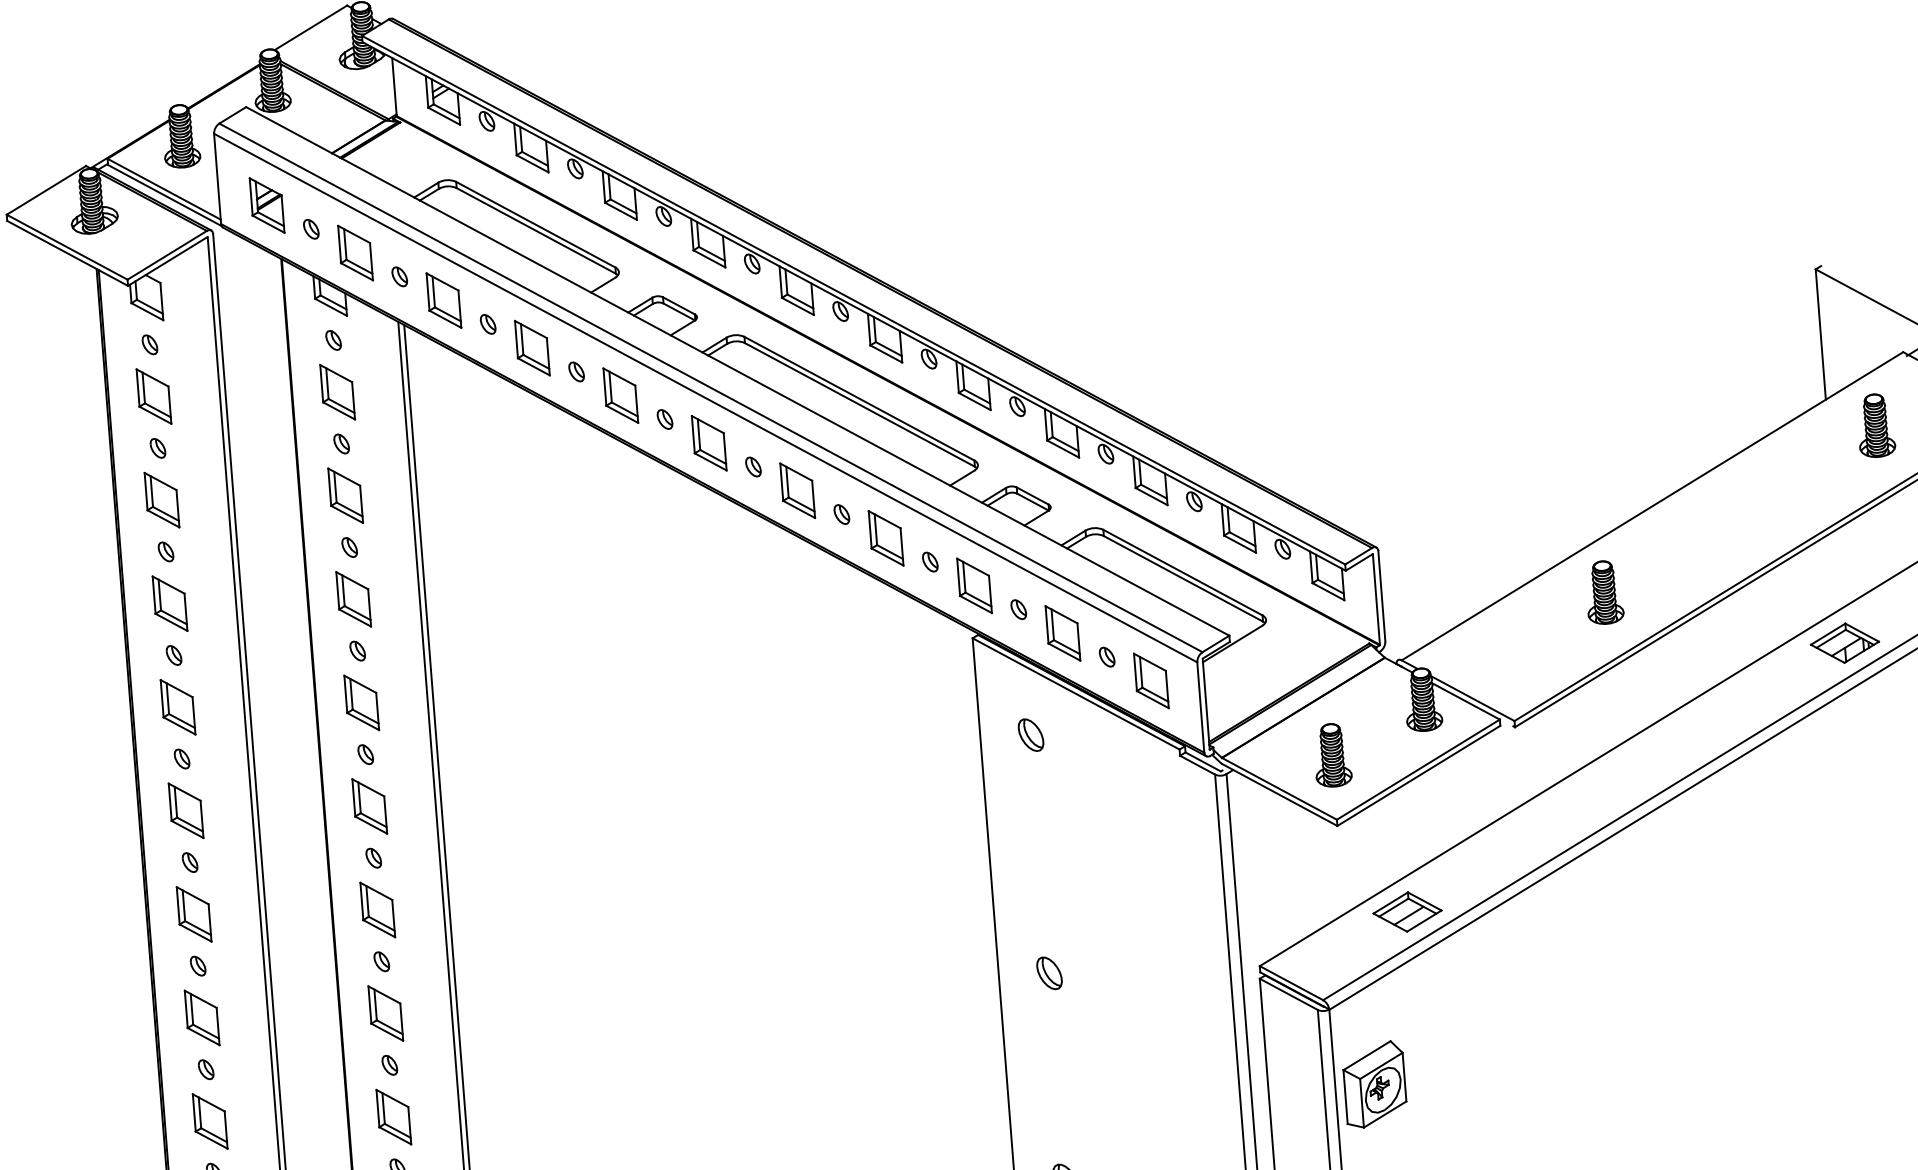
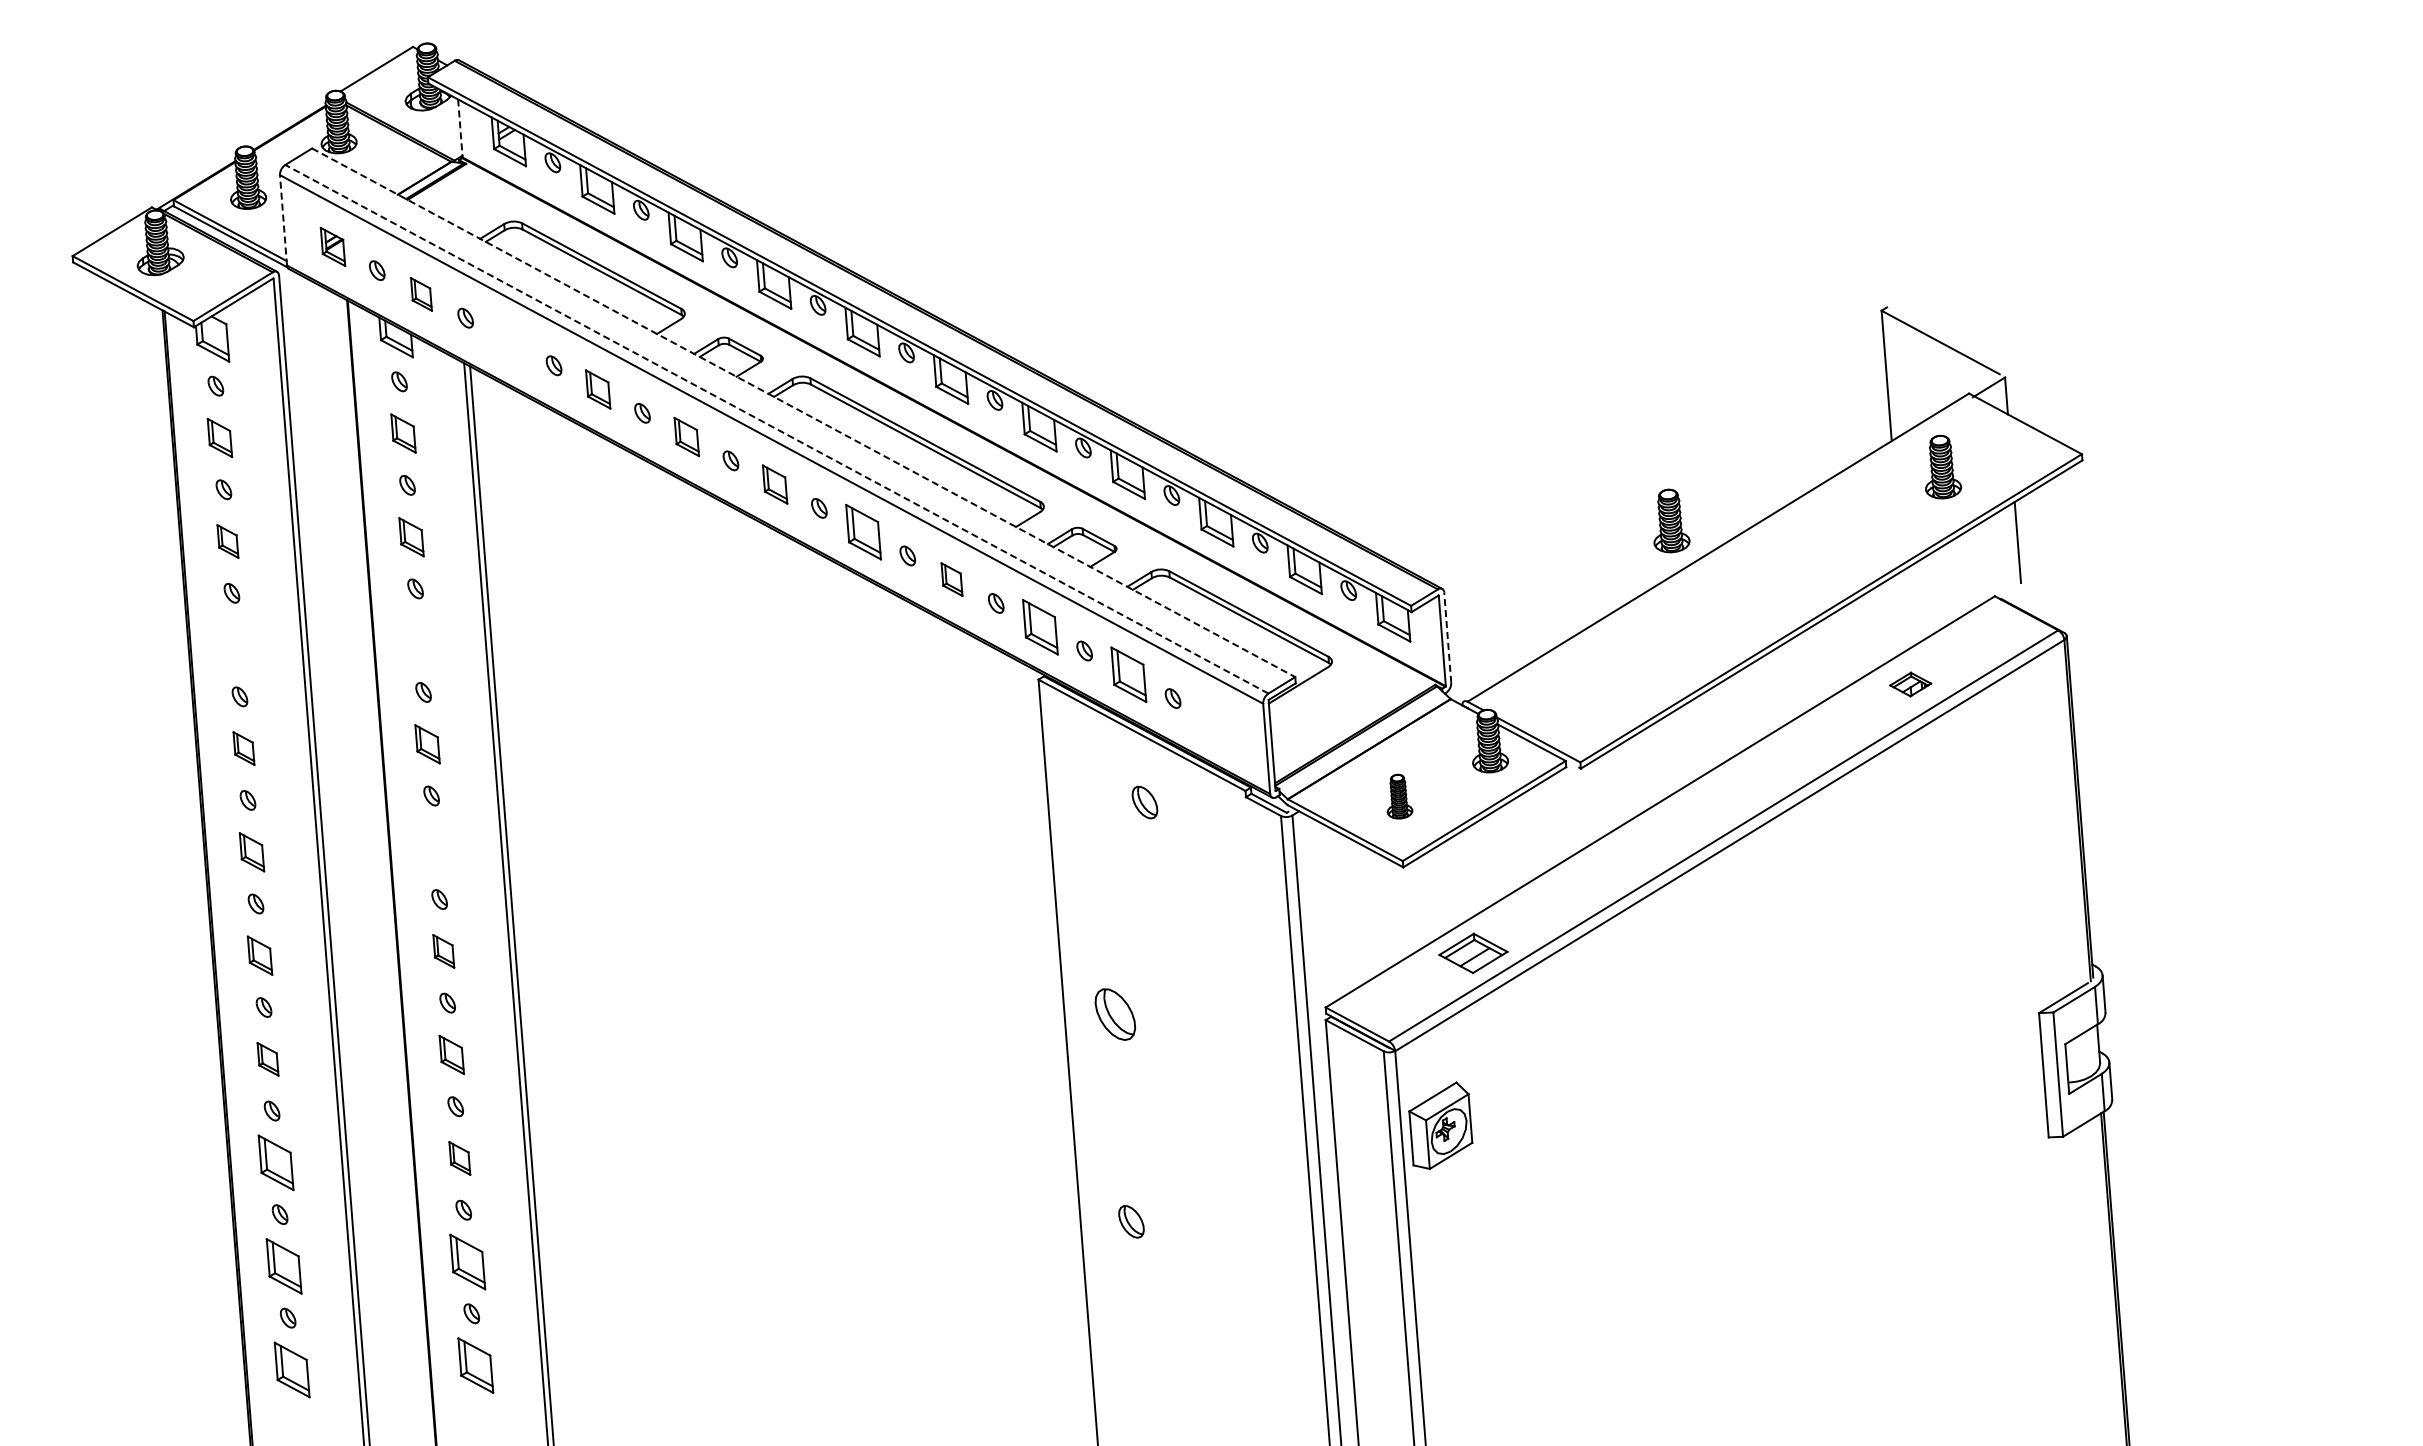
line: (394, 87) -> (460, 128), solid -> dashed
line: (217, 178) -> (283, 219), solid -> dashed
part: (266, 205) -> (332, 246), size x0.7
part: (355, 253) -> (421, 294), size x0.6
part: (443, 300) -> (509, 341), removed
part: (531, 348) -> (597, 389), size x0.7
line: (738, 372) -> (804, 413), solid -> dashed
line: (710, 388) -> (776, 429), solid -> dashed
part: (337, 392) -> (403, 433), size x0.7
part: (620, 395) -> (686, 436), size x0.7
part: (153, 396) -> (219, 437), size x0.7
part: (708, 443) -> (774, 484), size x0.7
part: (345, 496) -> (411, 537), size x0.7
part: (161, 500) -> (227, 541), size x0.6
part: (885, 538) -> (951, 579), size x0.6
part: (1605, 592) -> (1671, 520), moved
line: (1381, 596) -> (1447, 637), solid -> dashed
part: (353, 599) -> (419, 640), removed
part: (169, 603) -> (235, 644), removed
part: (1844, 643) -> (1910, 684), size x0.6
part: (1150, 681) -> (1216, 722), removed
part: (361, 703) -> (427, 744), size x0.7
part: (177, 707) -> (243, 748), size x0.6
part: (1030, 735) -> (1144, 802), moved
part: (1333, 755) -> (1399, 796), size x0.7
part: (369, 806) -> (435, 847), removed
part: (185, 811) -> (251, 852), size x0.7
part: (377, 910) -> (443, 951), size x0.6
part: (193, 914) -> (259, 955), size x0.7
part: (1049, 973) -> (1115, 1014), size x1.6
part: (385, 1013) -> (451, 1054), size x0.7
part: (201, 1018) -> (267, 1059), size x0.6
part: (393, 1117) -> (459, 1158), size x0.6

